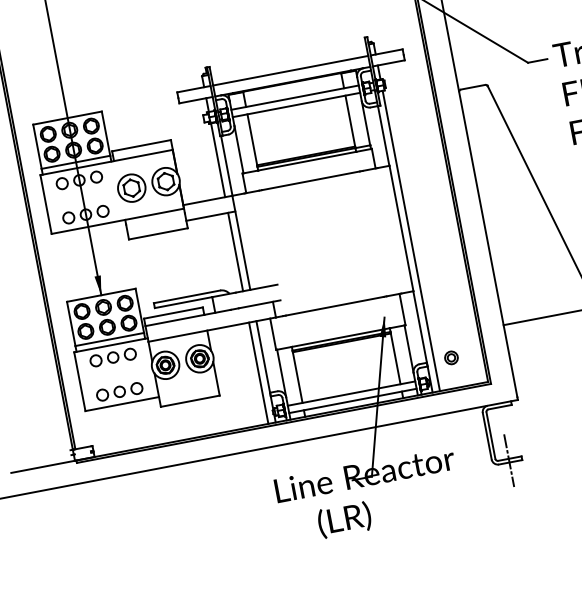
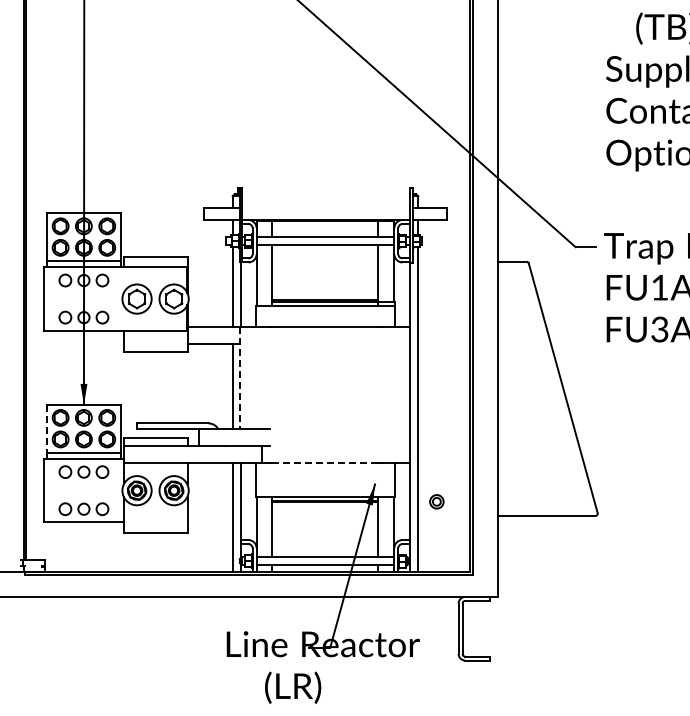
line: (290, 71) -> (326, 208), removed
line: (241, 242) -> (240, 377), solid -> dashed
line: (334, 306) -> (325, 462), solid -> dashed
line: (70, 323) -> (46, 428), solid -> dashed
part: (451, 357) -> (436, 501), moved
line: (509, 460) -> (476, 658), removed

